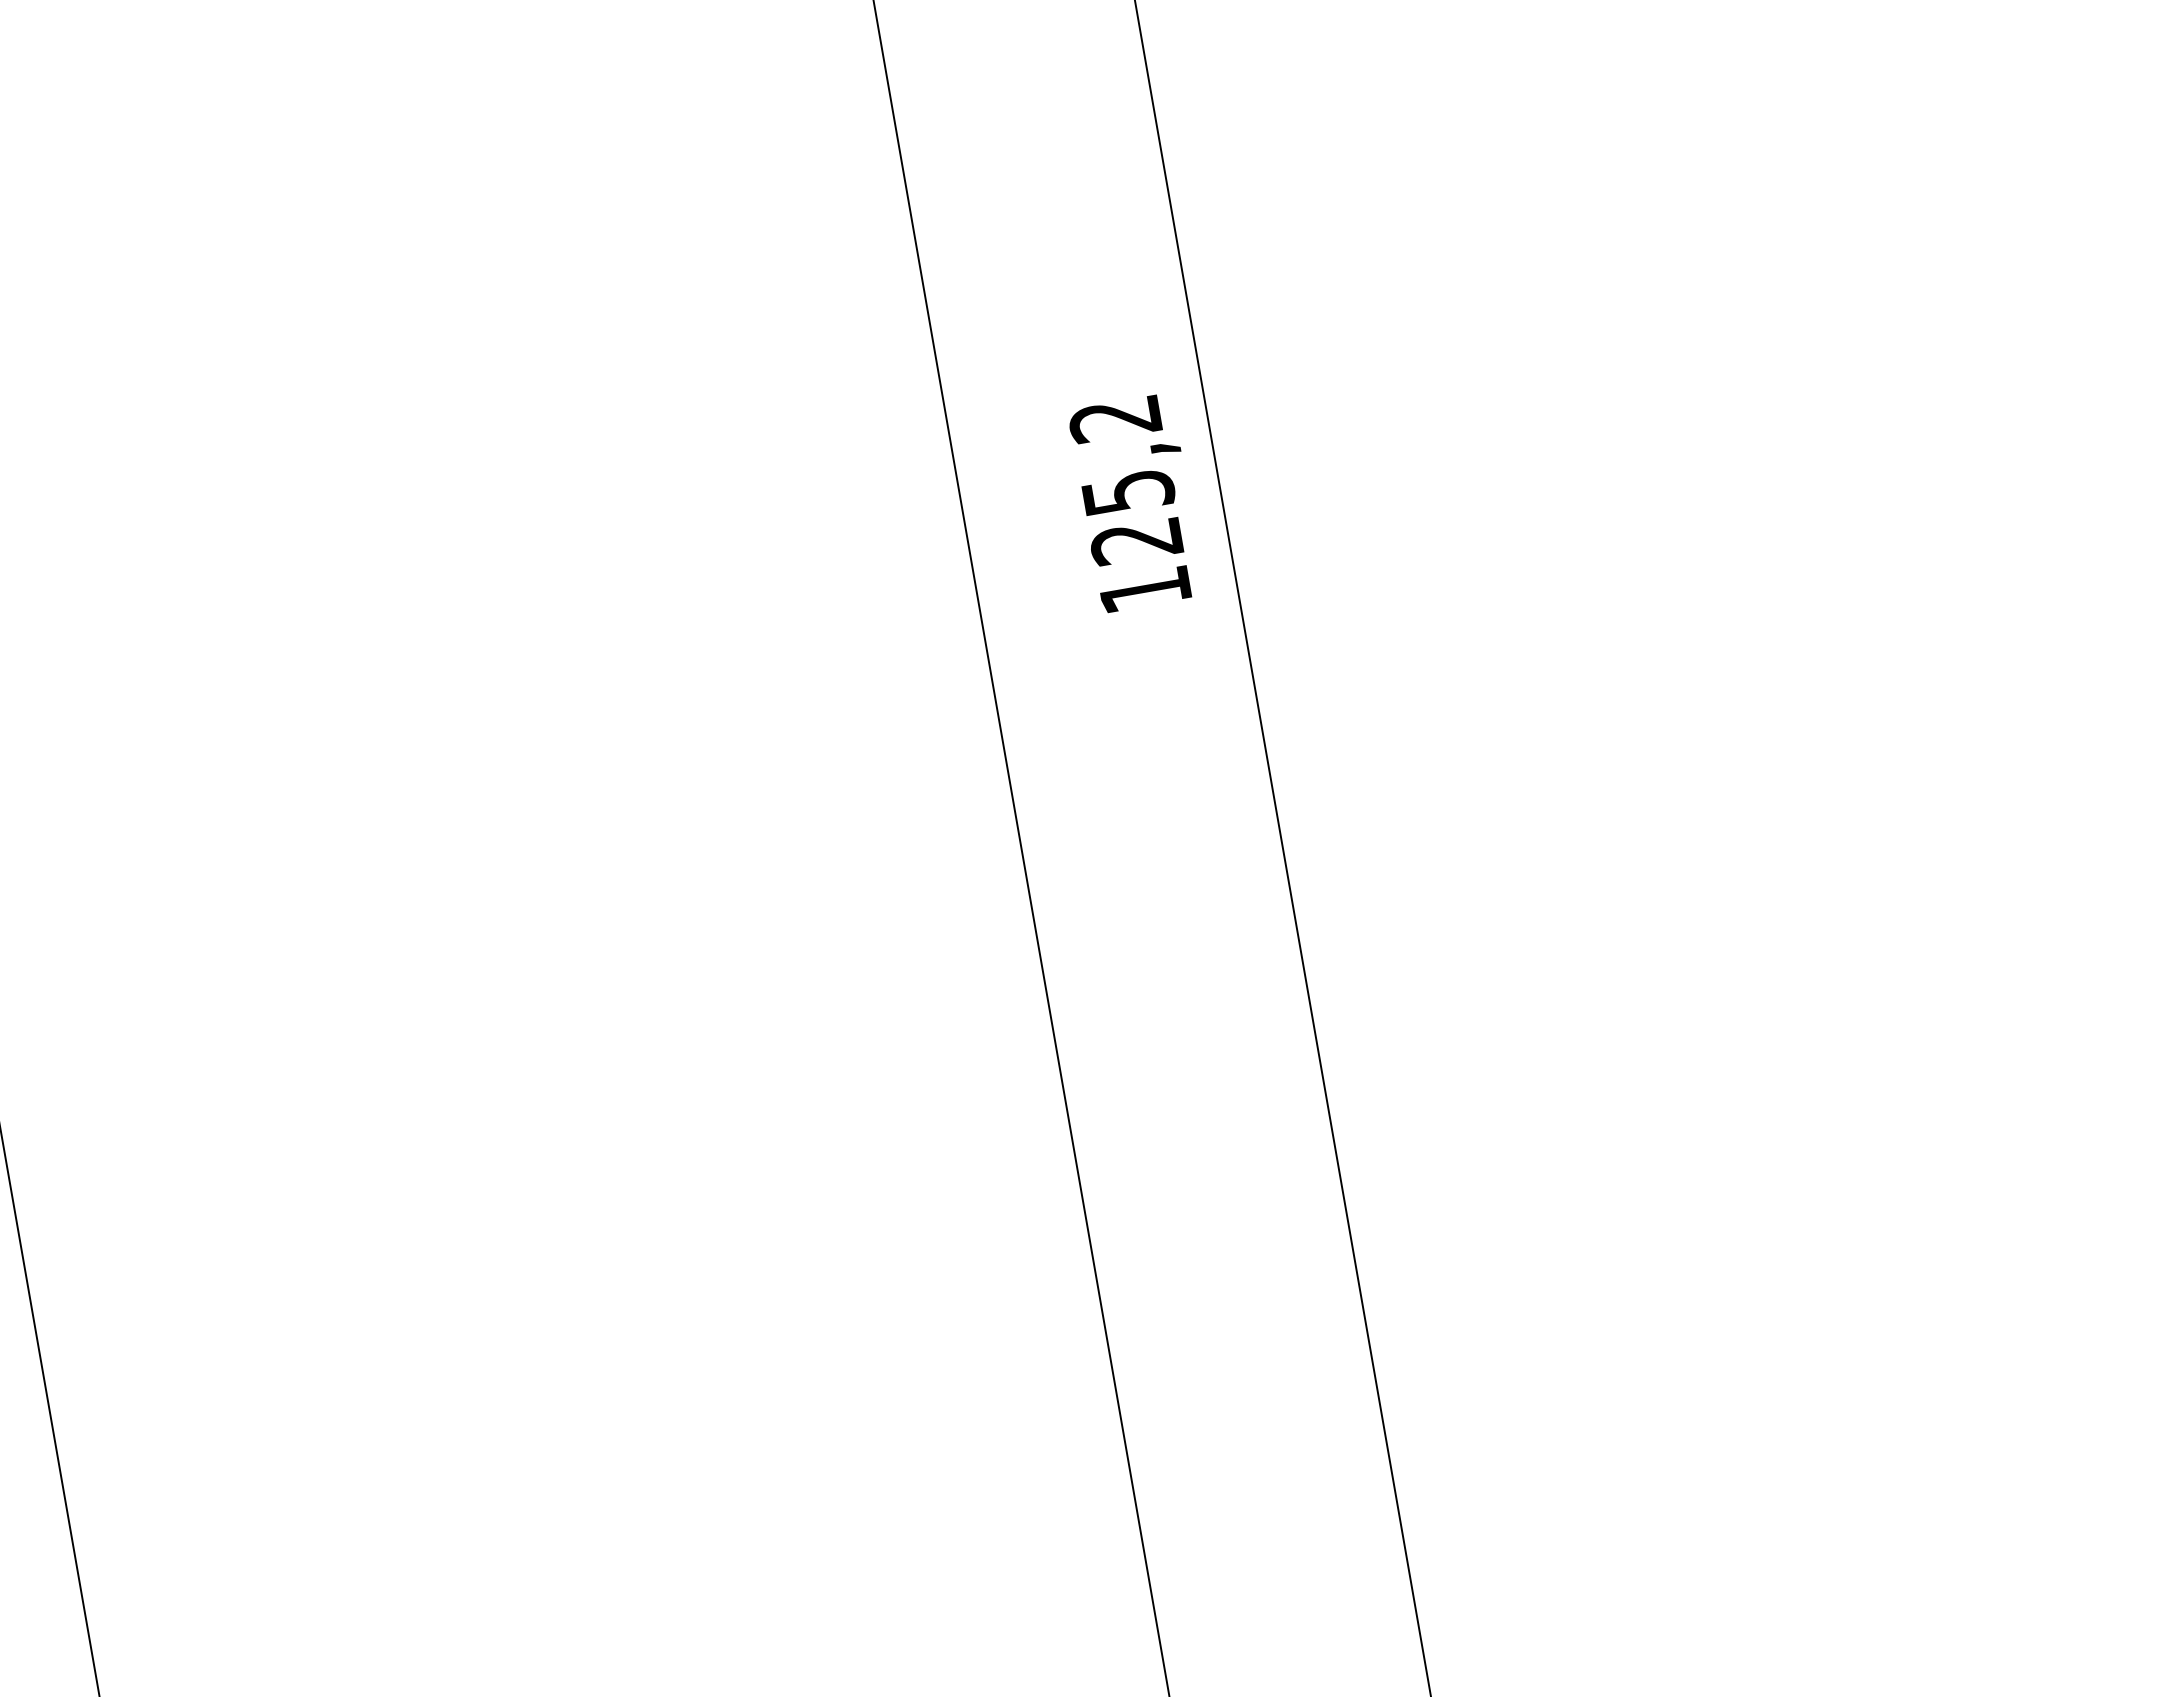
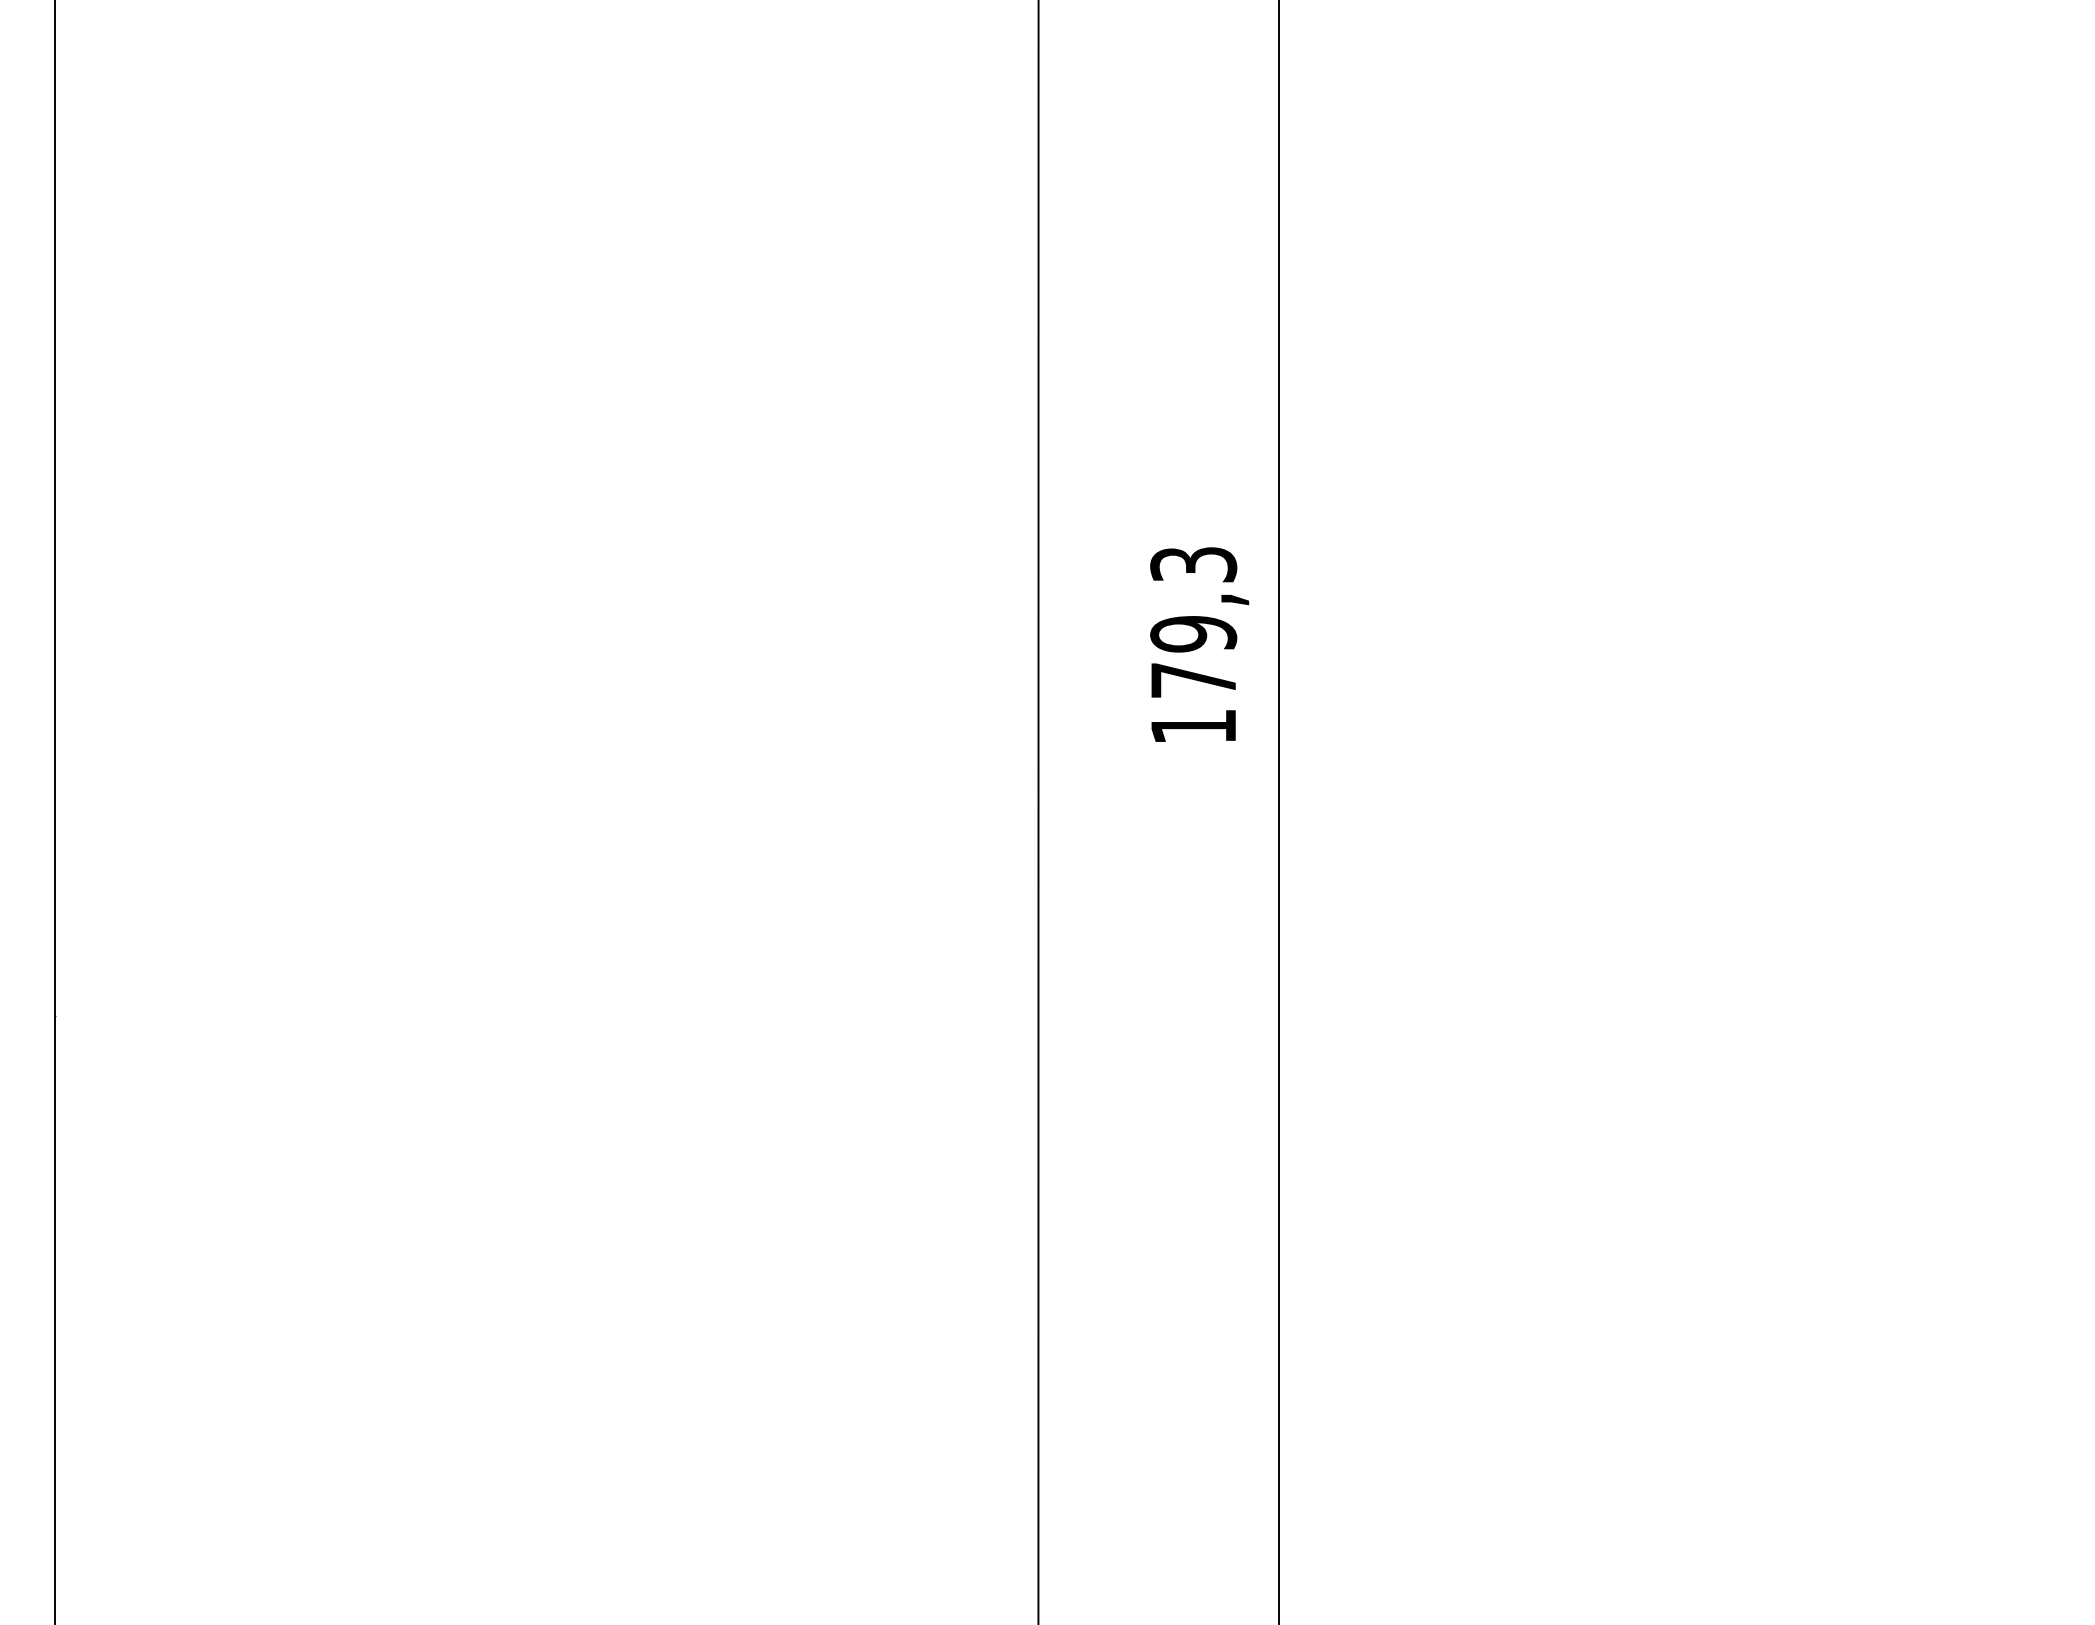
text: (1125, 480) -> (1193, 622), 125,2 -> 179,3

